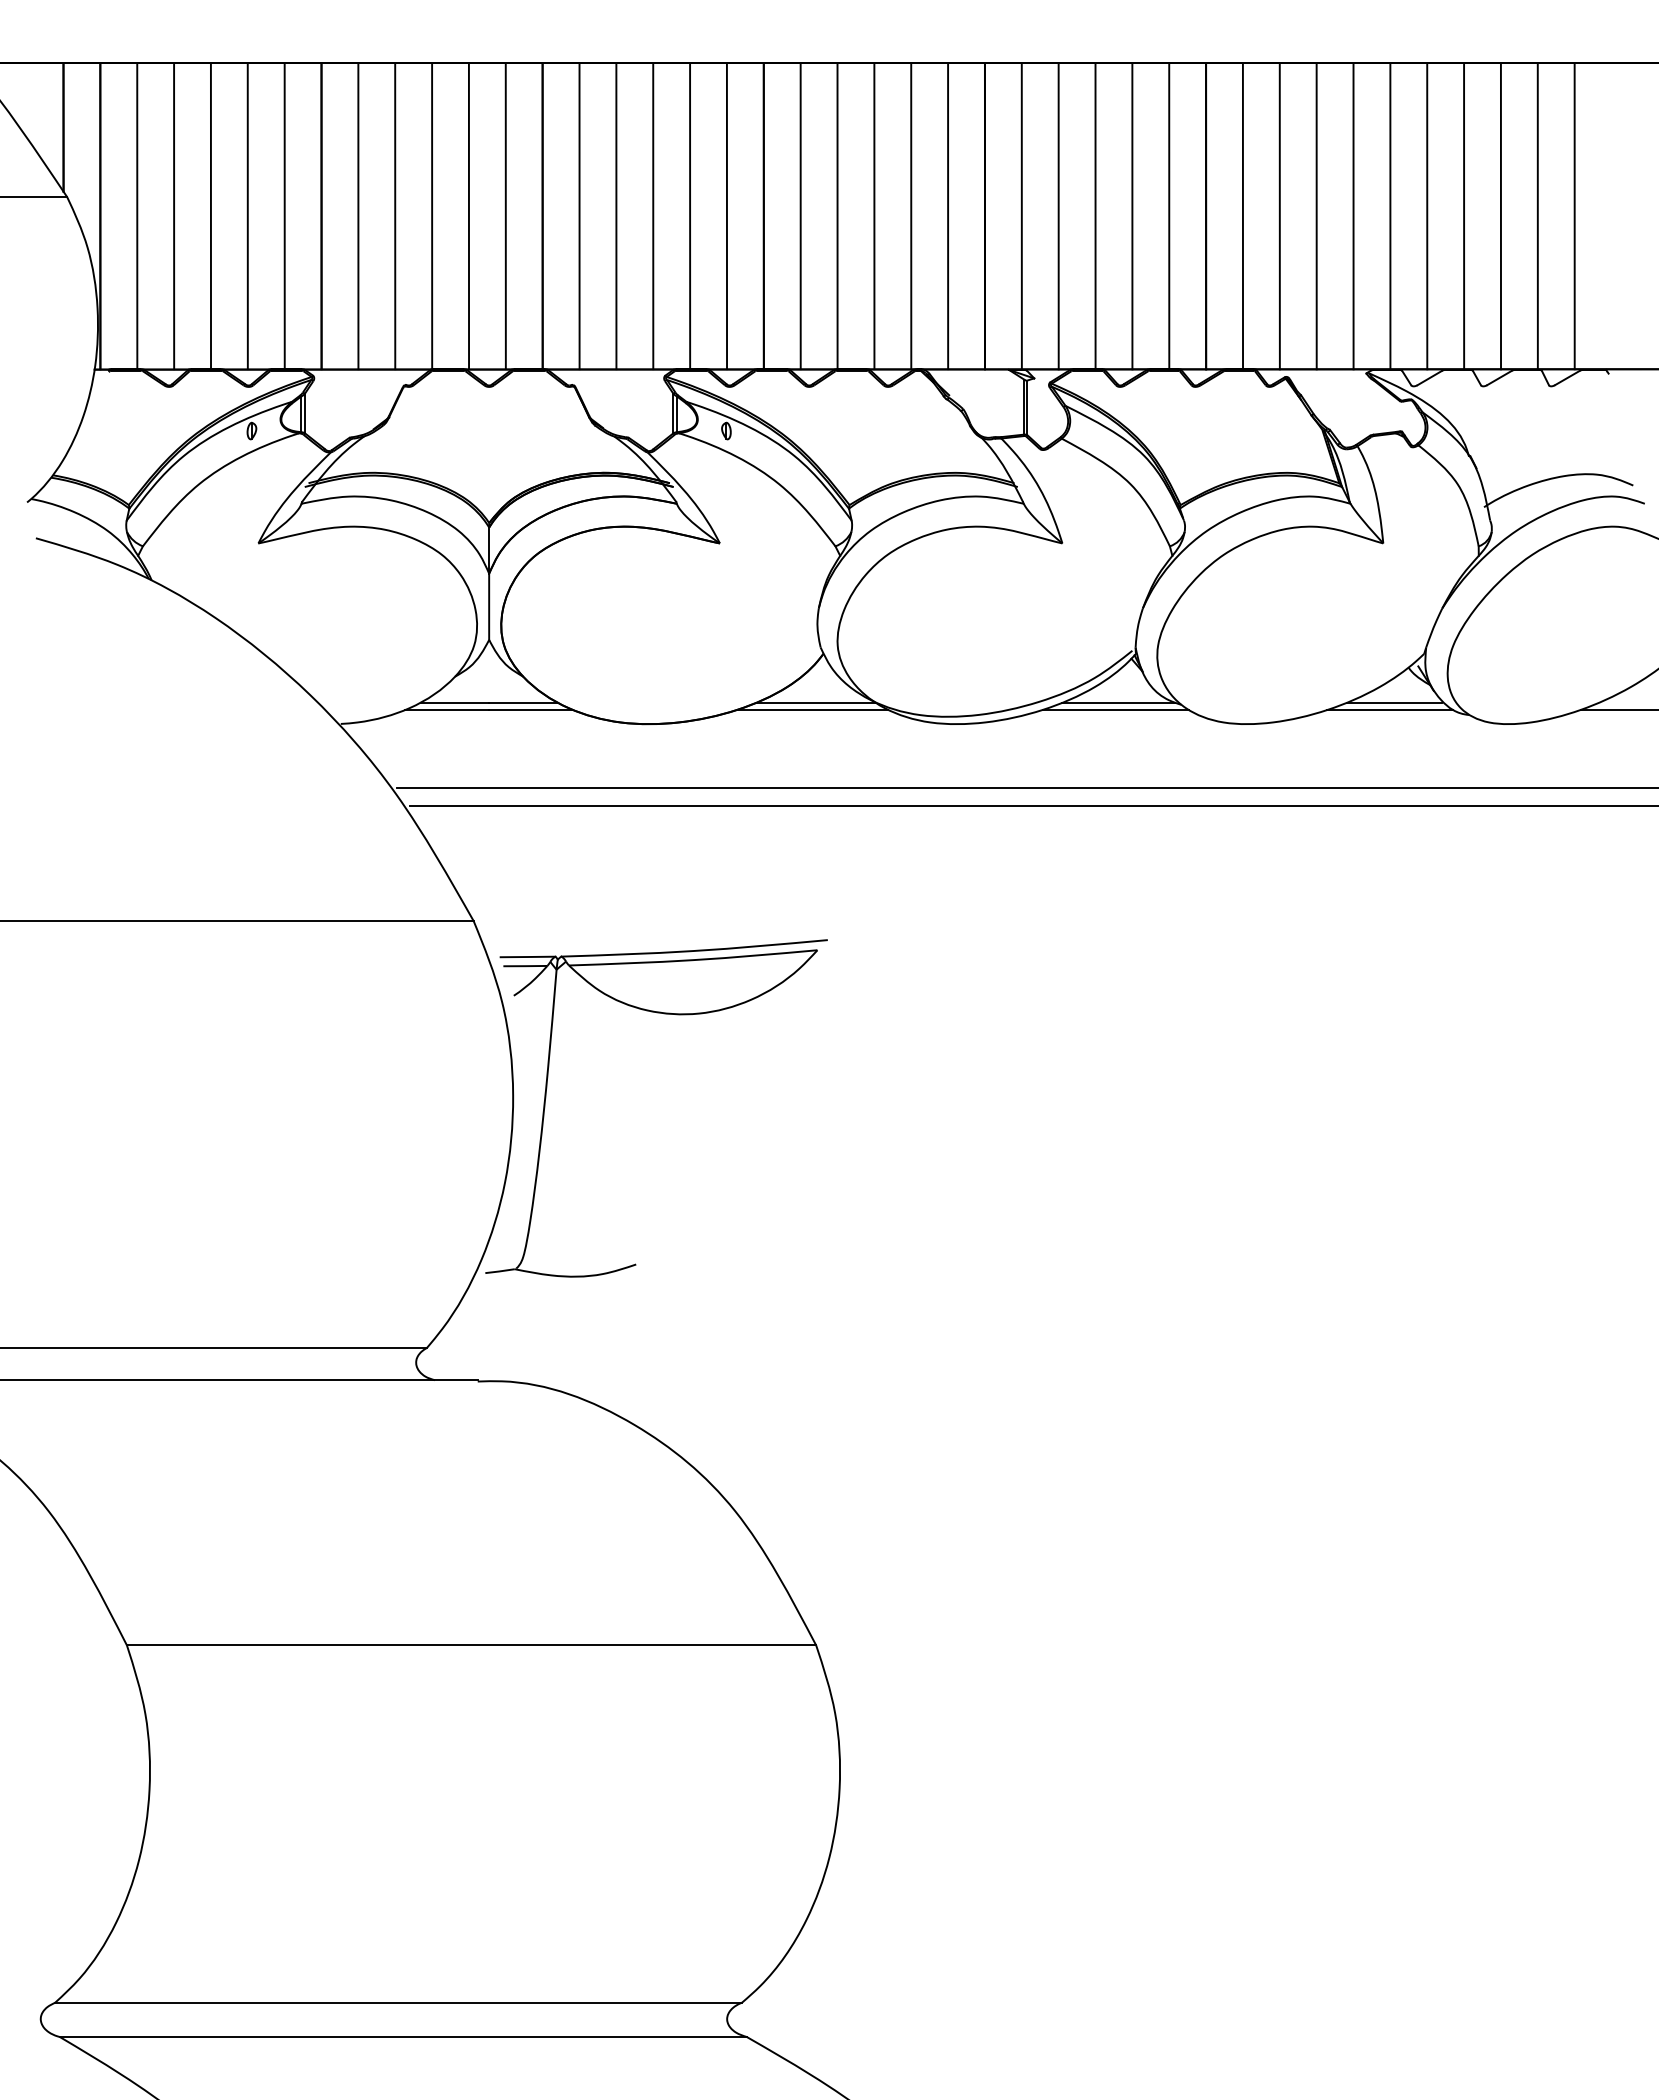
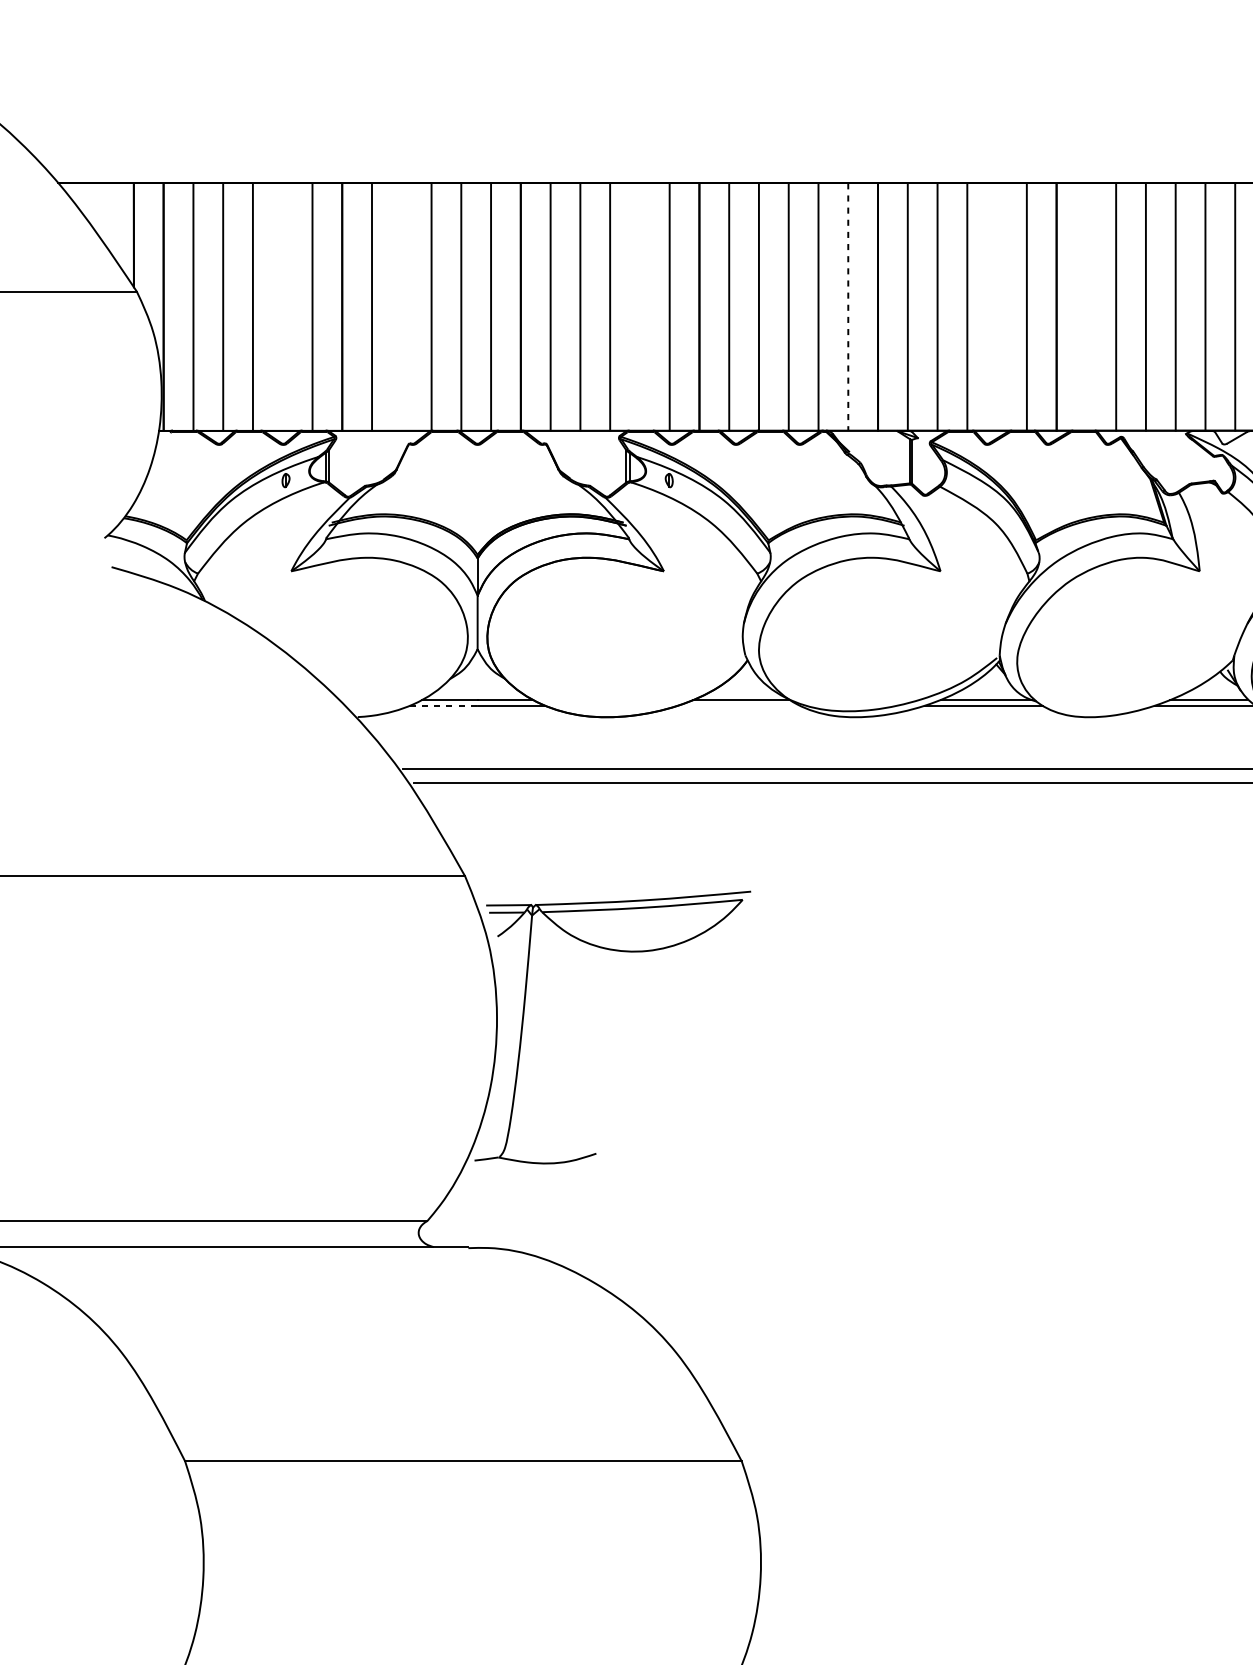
line: (247, 215) -> (282, 306), removed
line: (395, 216) -> (401, 307), removed
line: (690, 216) -> (640, 307), removed
line: (948, 216) -> (848, 307), solid -> dashed
line: (1132, 216) -> (997, 307), removed
line: (1242, 216) -> (1086, 307), removed
line: (447, 710) -> (443, 706), solid -> dashed
line: (812, 710) -> (738, 706), removed

